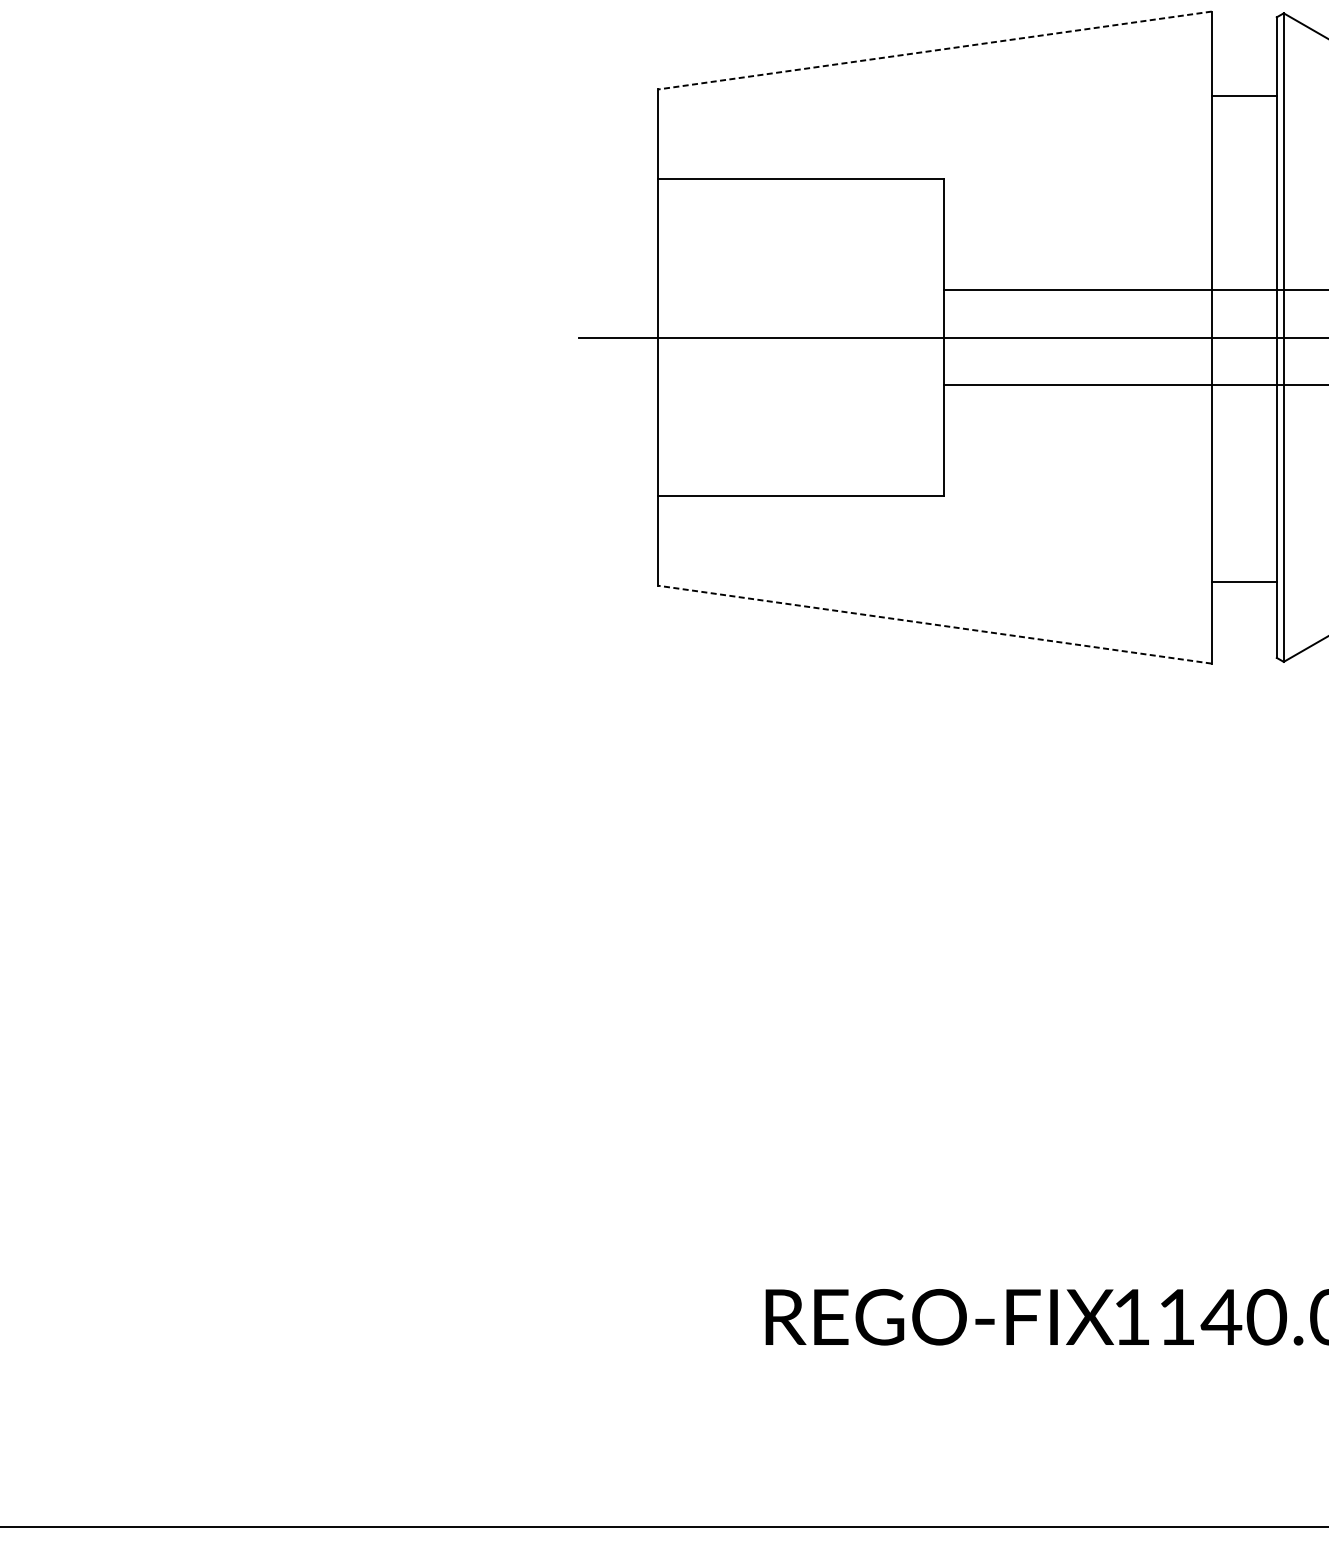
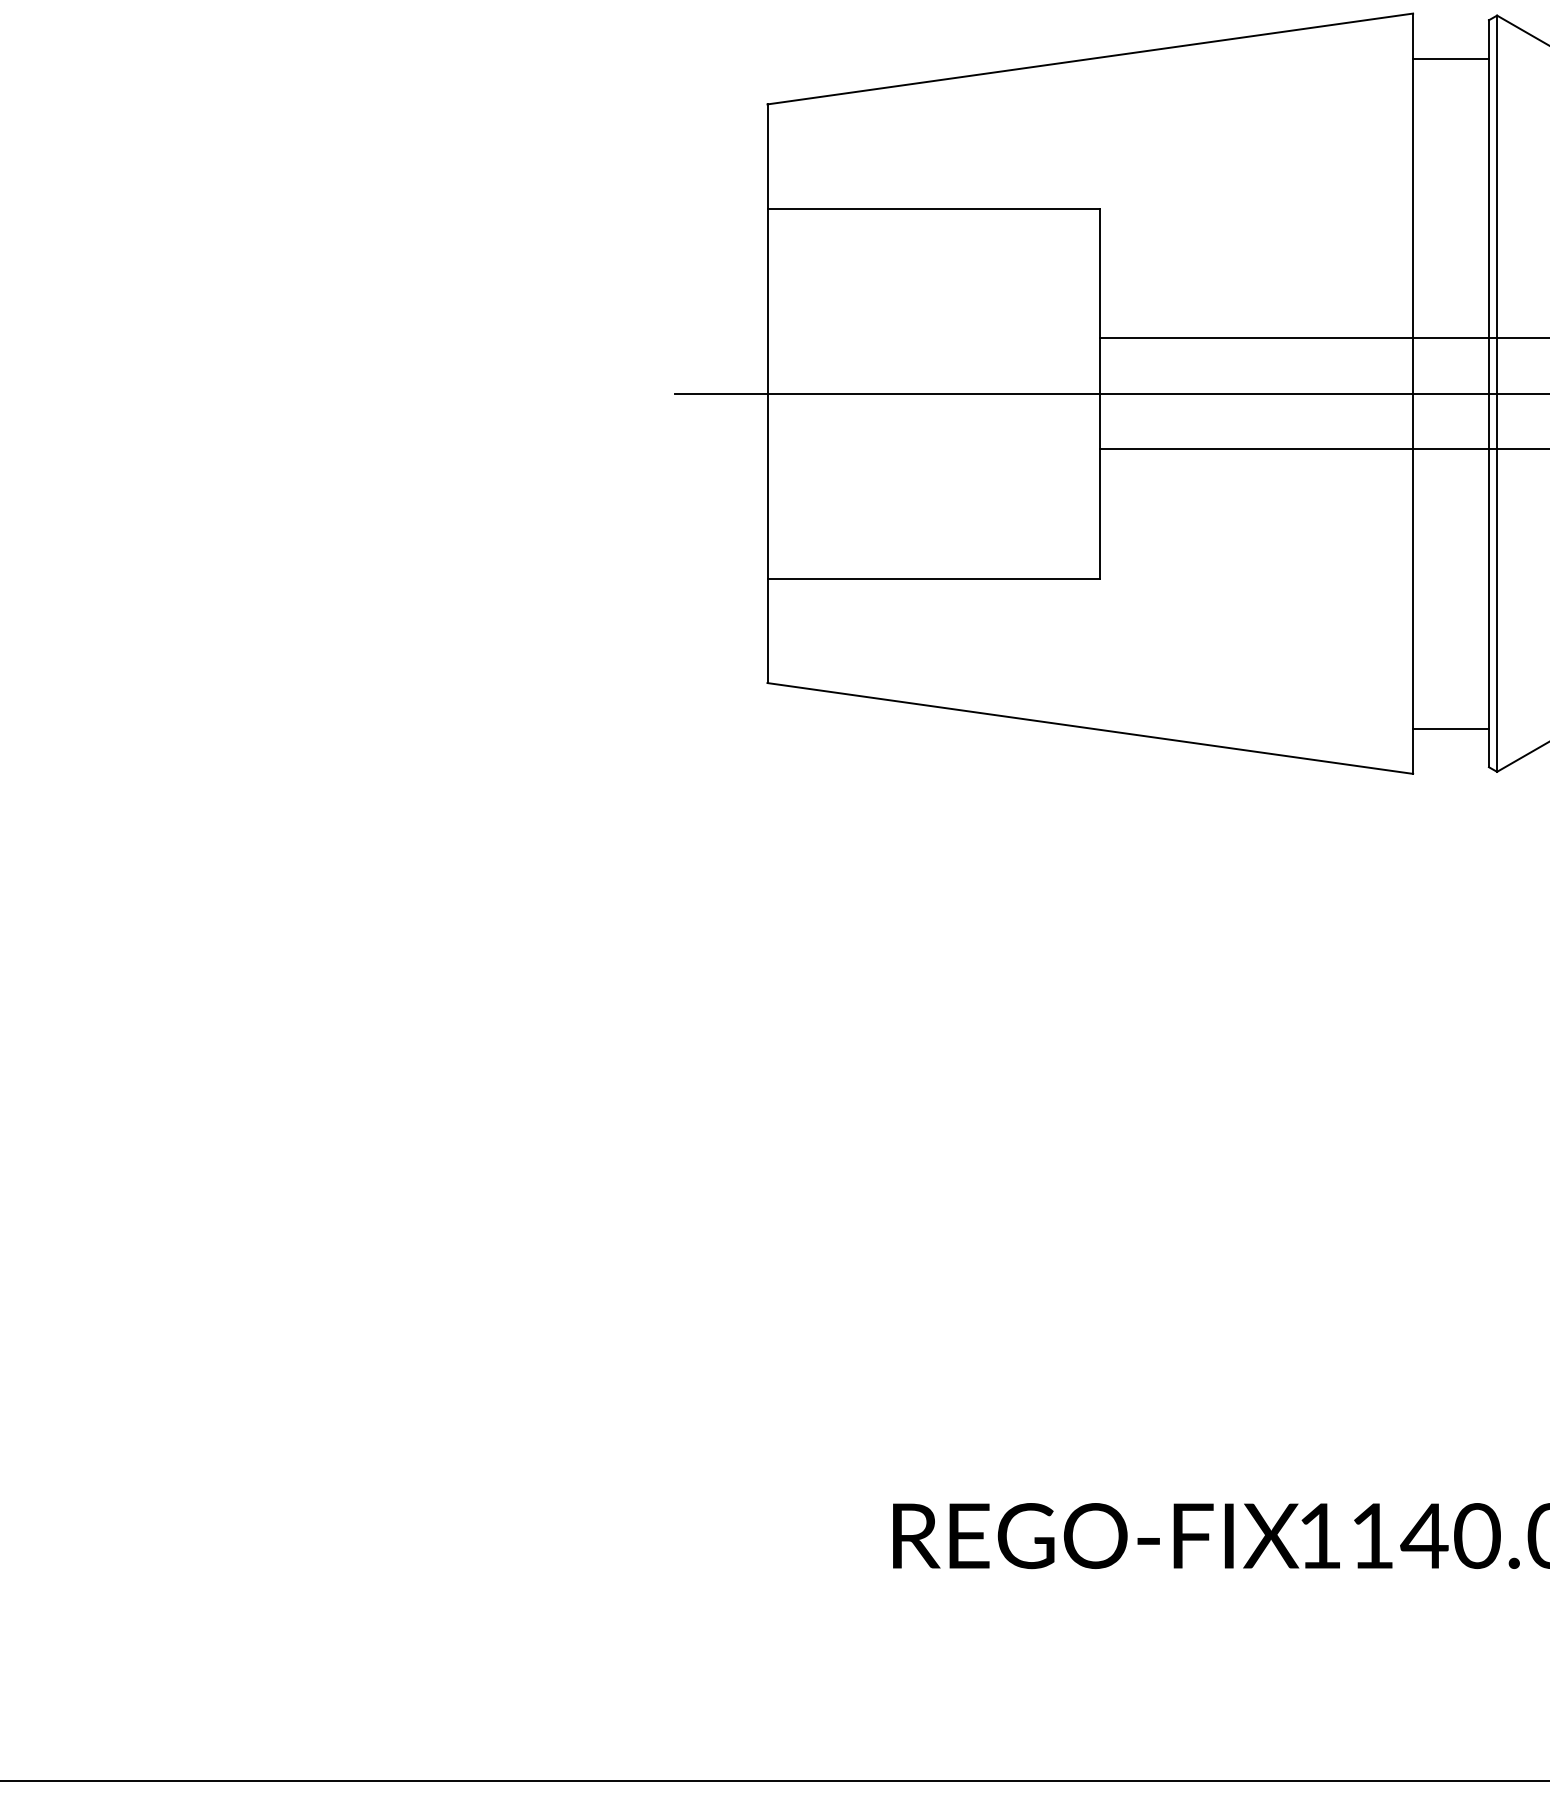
line: (935, 50) -> (1090, 59), dashed -> solid
line: (1243, 95) -> (1450, 58), moved
line: (1243, 581) -> (1450, 728), moved
line: (935, 624) -> (1090, 728), dashed -> solid

